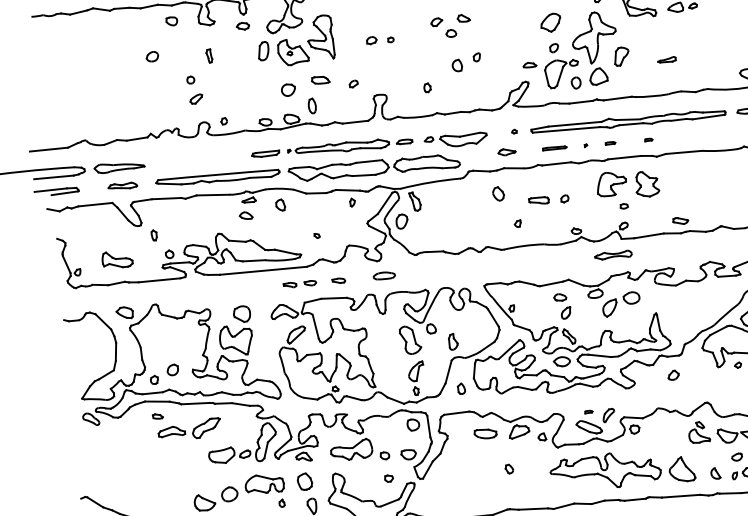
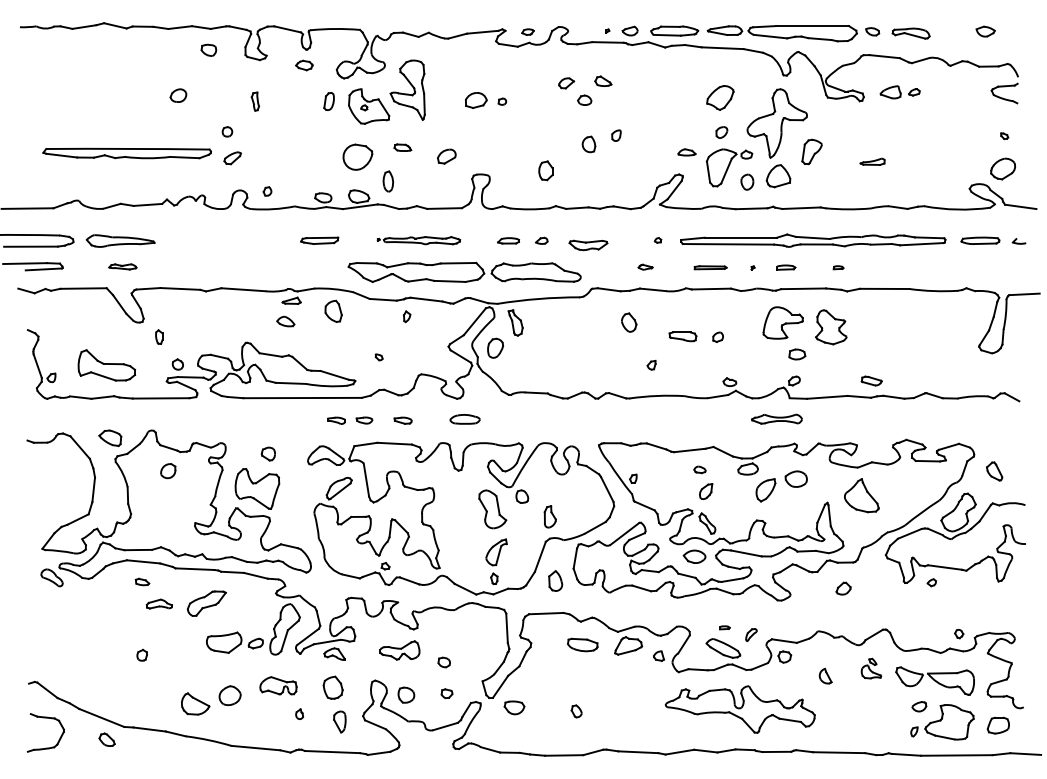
part: (371, 39) -> (476, 99), size x1.6
part: (263, 51) -> (328, 101), size x0.7
part: (320, 80) -> (402, 147), size x0.7
part: (353, 83) -> (446, 156), size x1.6
part: (427, 87) -> (545, 170), size x1.6
part: (288, 89) -> (358, 156), size x1.6
part: (463, 139) -> (588, 245), size x0.6
part: (610, 143) -> (786, 267), size x1.4
part: (338, 147) -> (418, 240), size x0.6
part: (506, 152) -> (645, 267), size x0.6
part: (217, 178) -> (126, 153), moved
part: (122, 185) -> (122, 266), size x0.7
part: (352, 202) -> (406, 316), moved
part: (280, 205) -> (333, 311), size x1.4
part: (624, 206) -> (797, 354), size x1.6
part: (117, 259) -> (106, 365), size x1.4
part: (559, 297) -> (699, 469), size x0.7
part: (242, 313) -> (268, 453), size x0.6
part: (173, 370) -> (168, 471), moved
part: (153, 379) -> (141, 654), moved
part: (461, 389) -> (555, 581), size x1.4
part: (608, 415) -> (751, 634), size x0.7
part: (413, 424) -> (406, 694), moved
part: (171, 431) -> (159, 603), size x0.7
part: (699, 432) -> (871, 668), size x0.7
part: (351, 449) -> (399, 650), size x0.7
part: (408, 454) -> (514, 707), moved
part: (509, 469) -> (576, 711), moved
part: (681, 469) -> (861, 495), moved
part: (715, 473) -> (825, 675), moved
part: (264, 483) -> (278, 685), size x0.7

